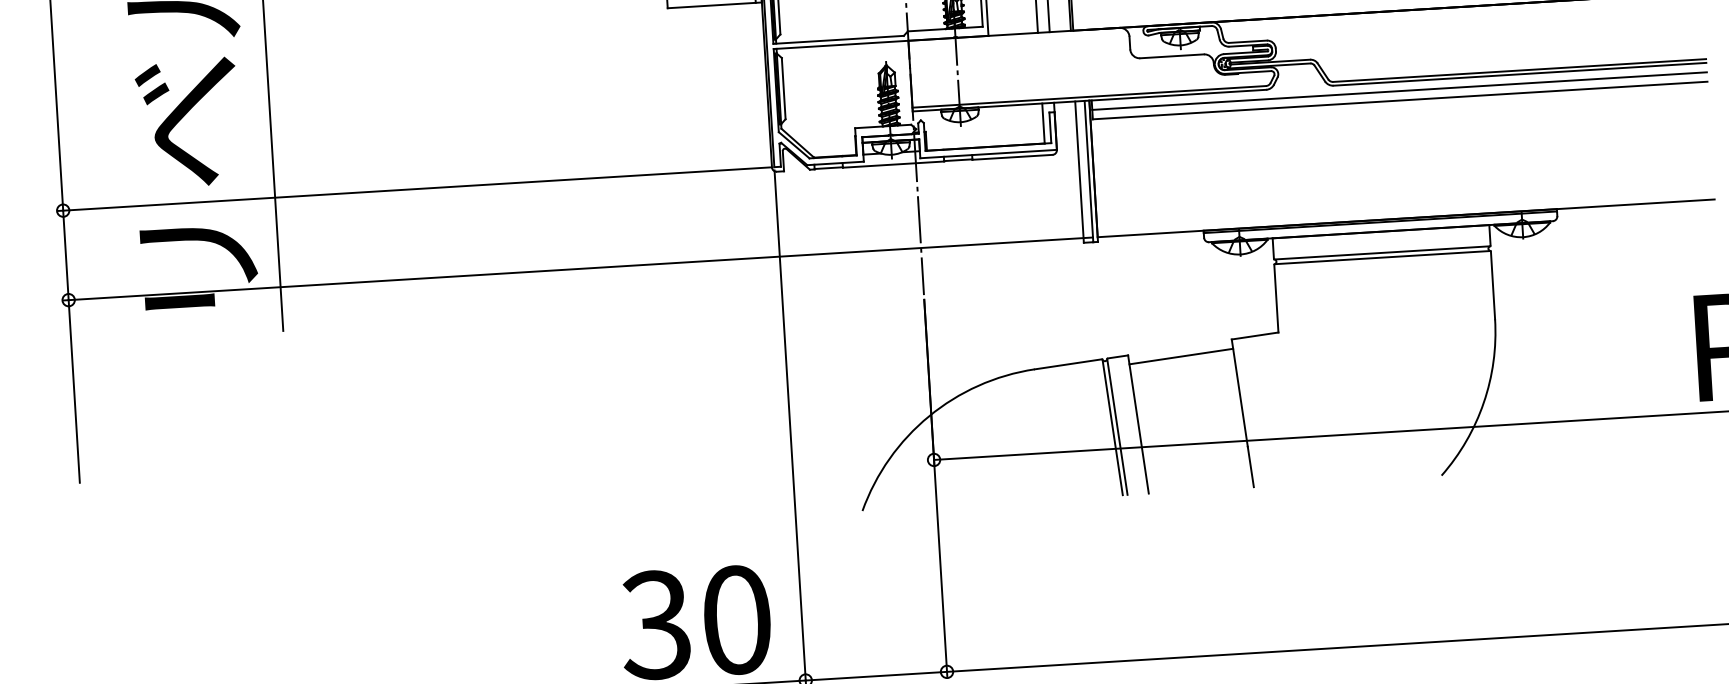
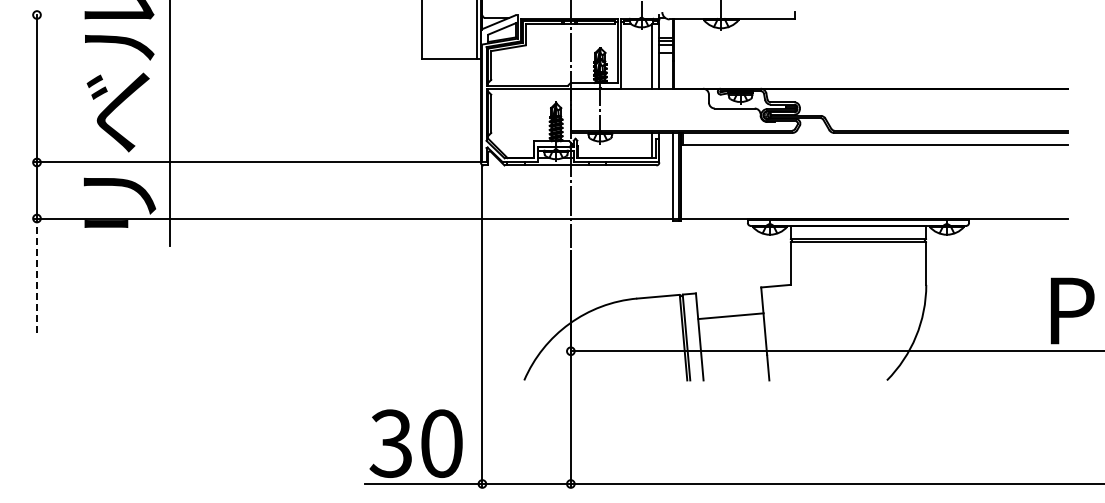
line: (1398, 90) -> (874, 138), removed
line: (1180, 357) -> (730, 316), moved
line: (75, 391) -> (37, 275), solid -> dashed

